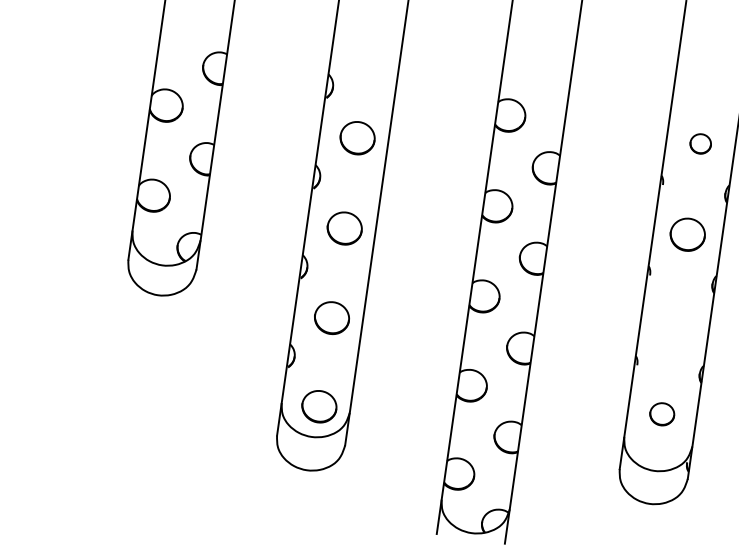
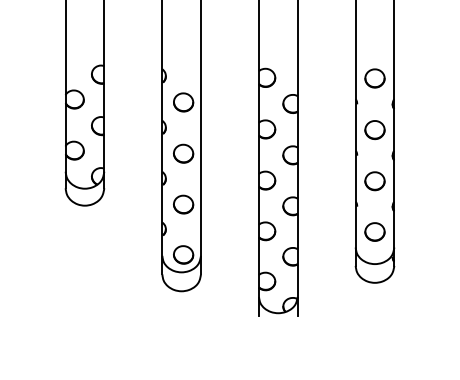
part: (699, 143) -> (374, 78), size x1.67
part: (674, 325) -> (374, 181), added
part: (661, 413) -> (374, 231), size x1.43

